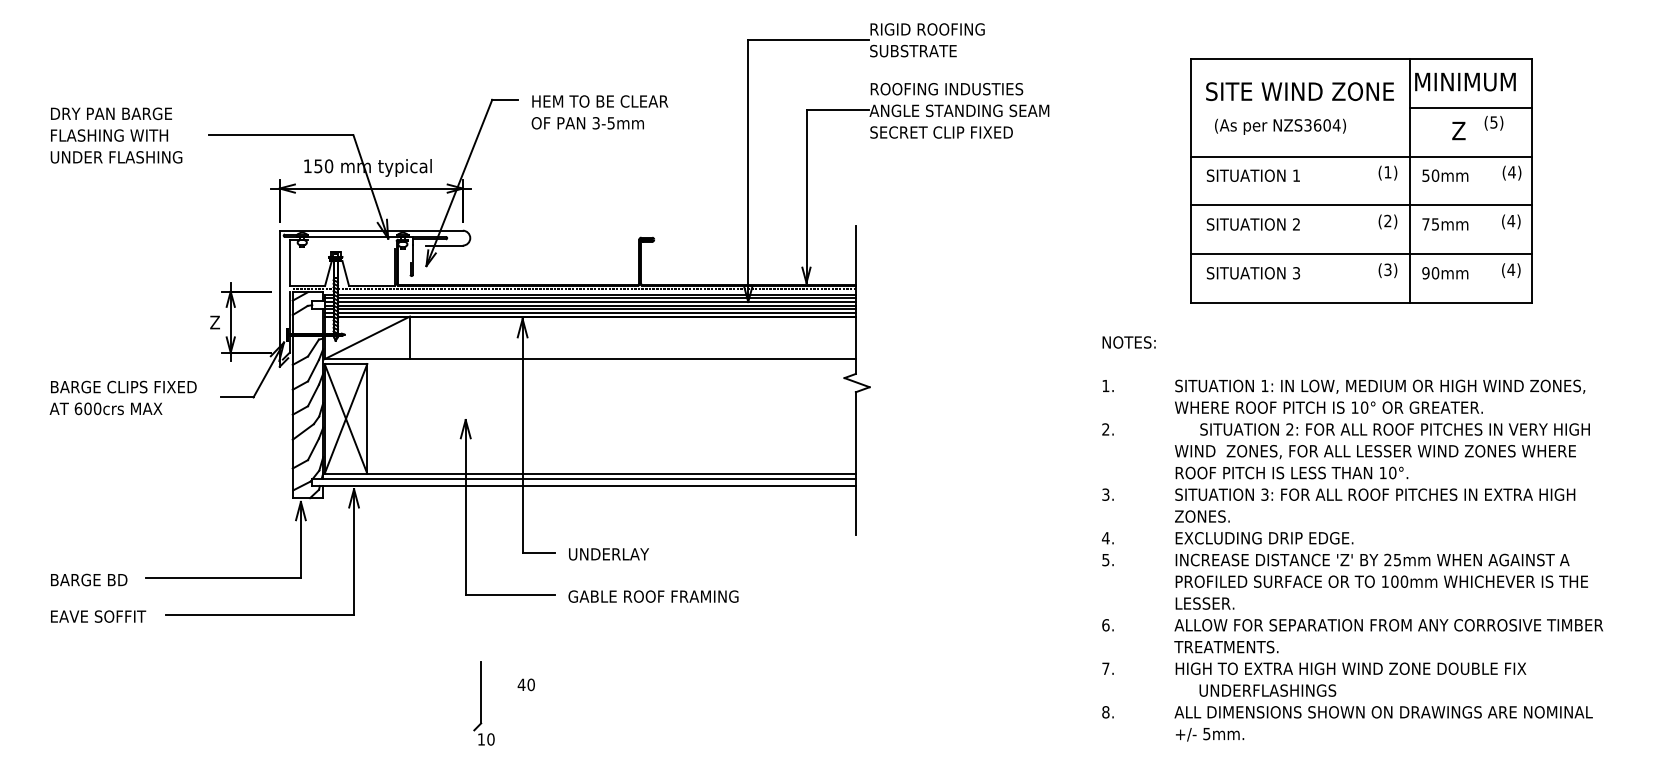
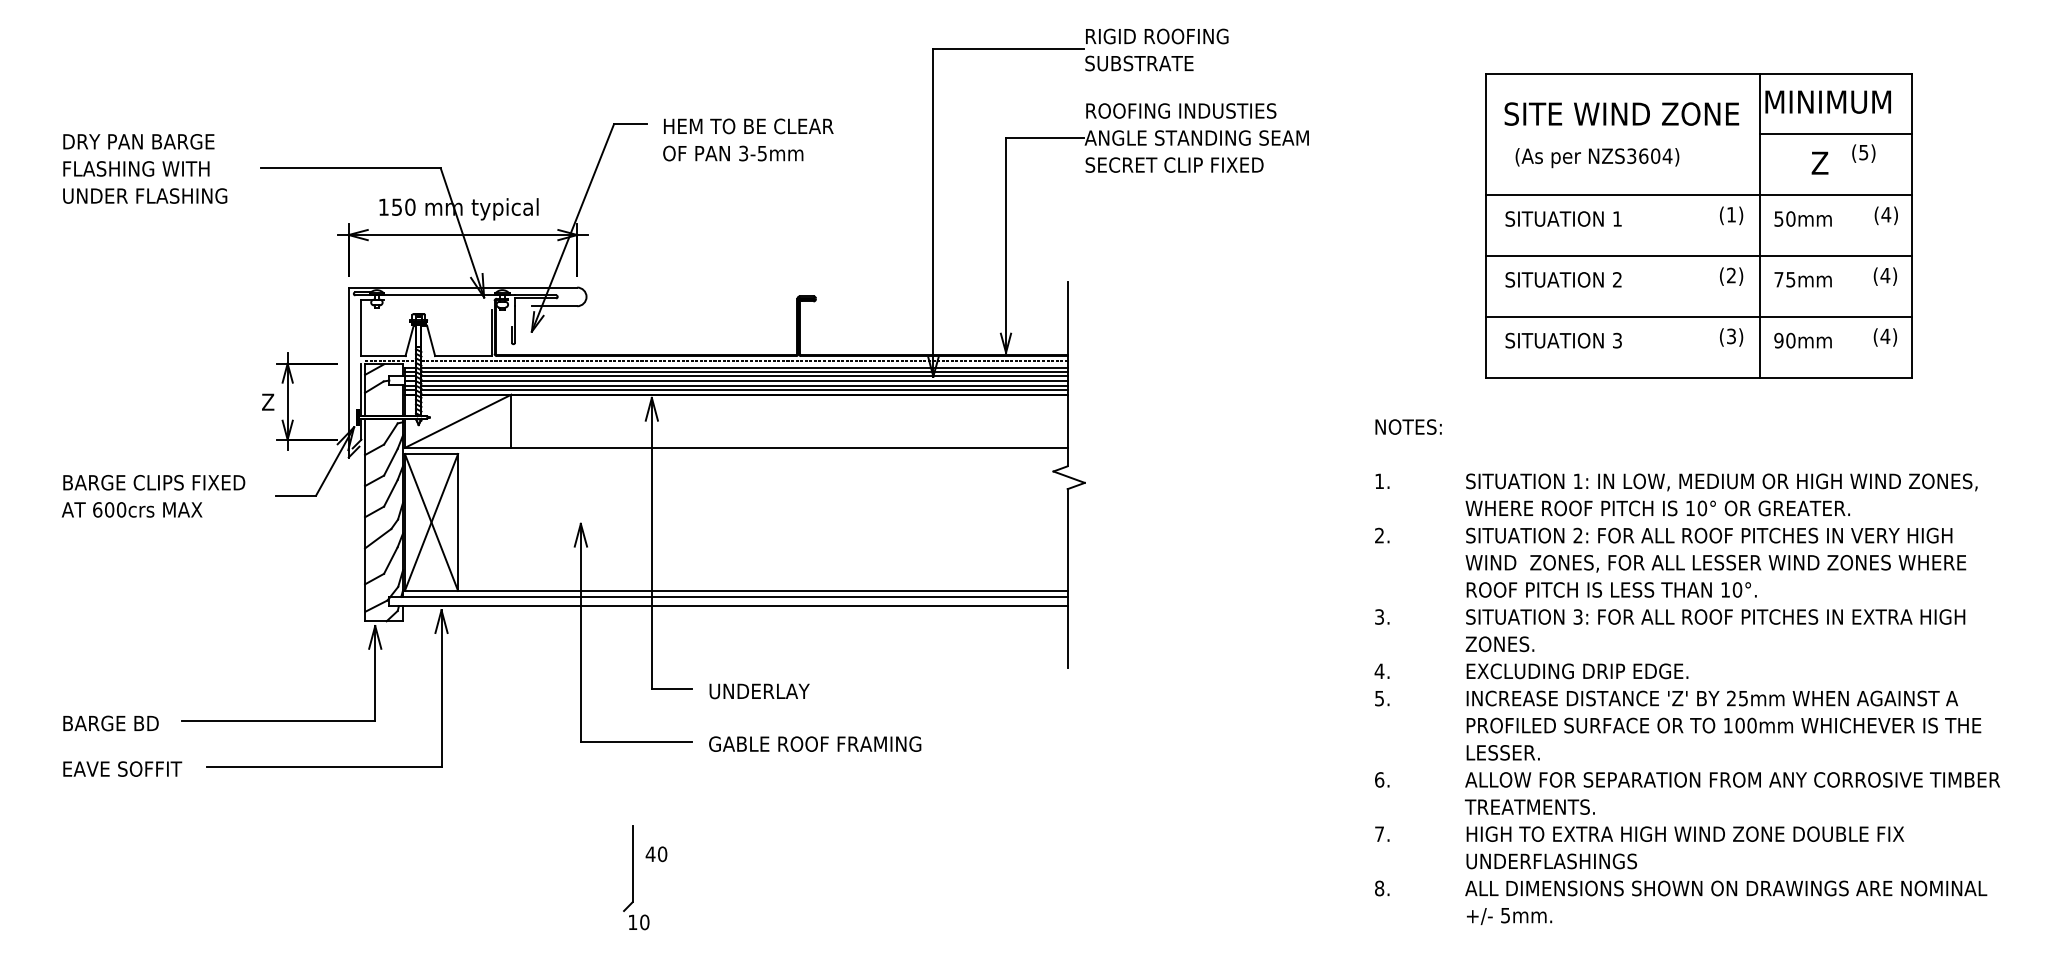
text: (1394, 429) -> (1708, 535), moved
text: (1267, 690) -> (1551, 861), moved
part: (483, 703) -> (635, 877), moved

